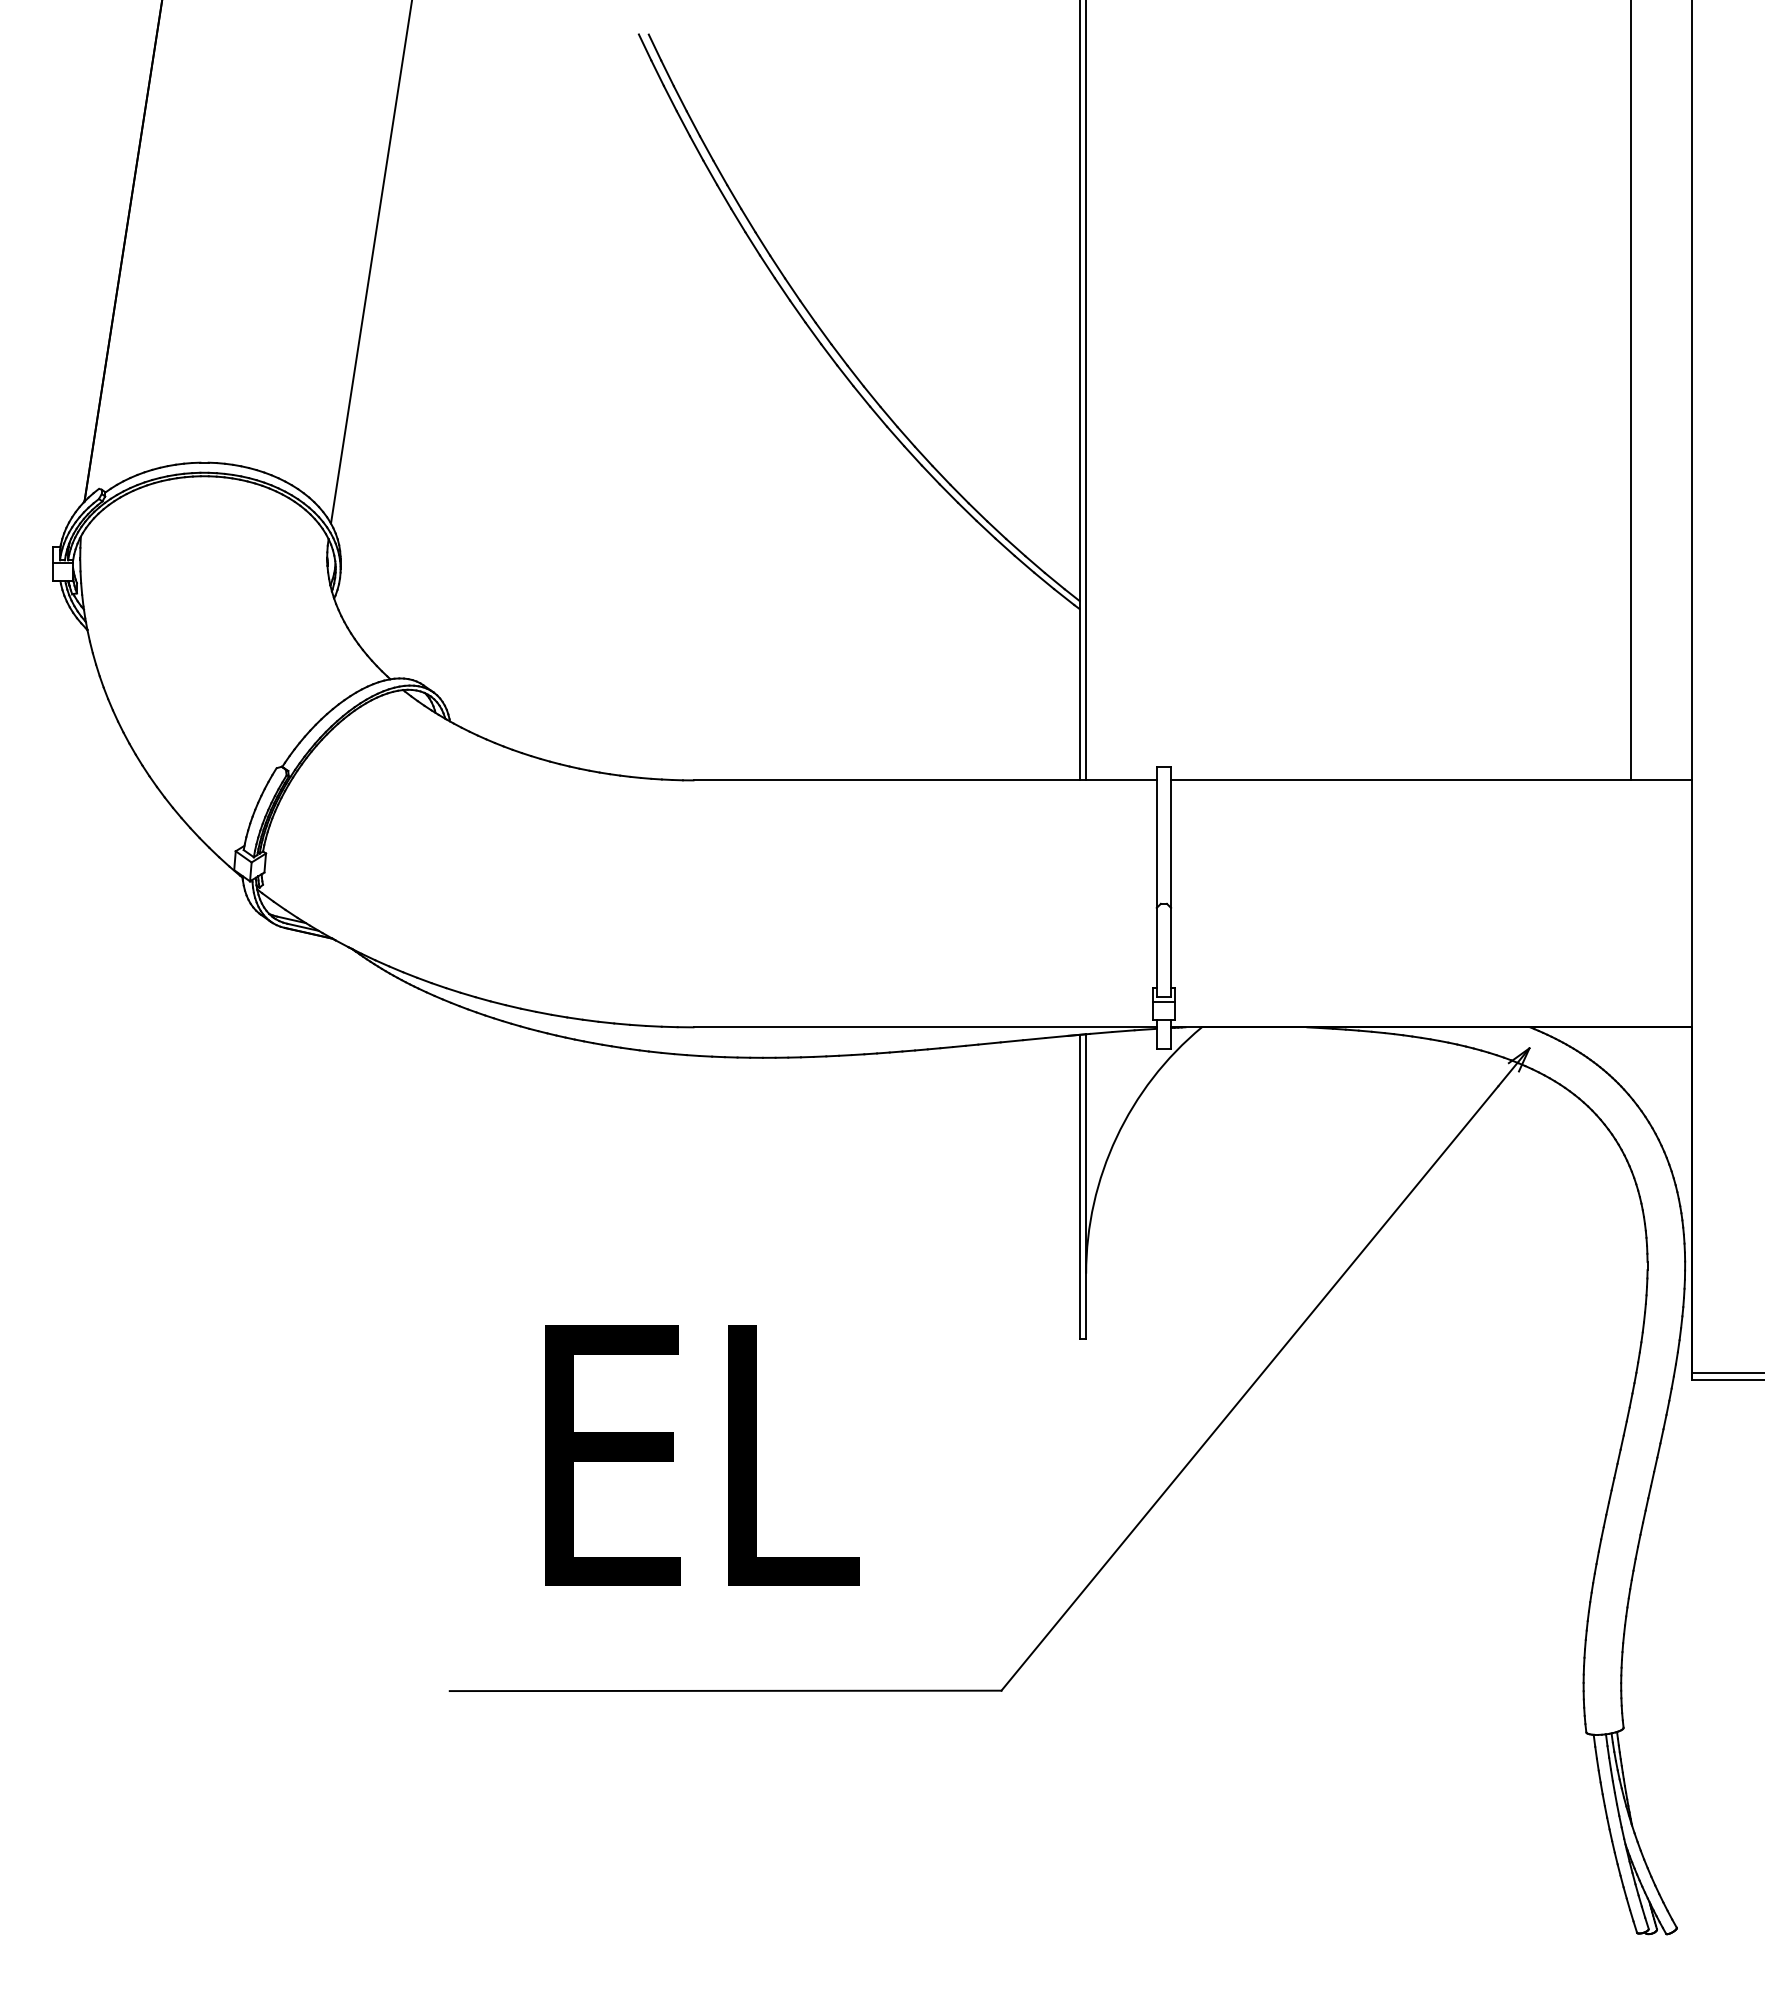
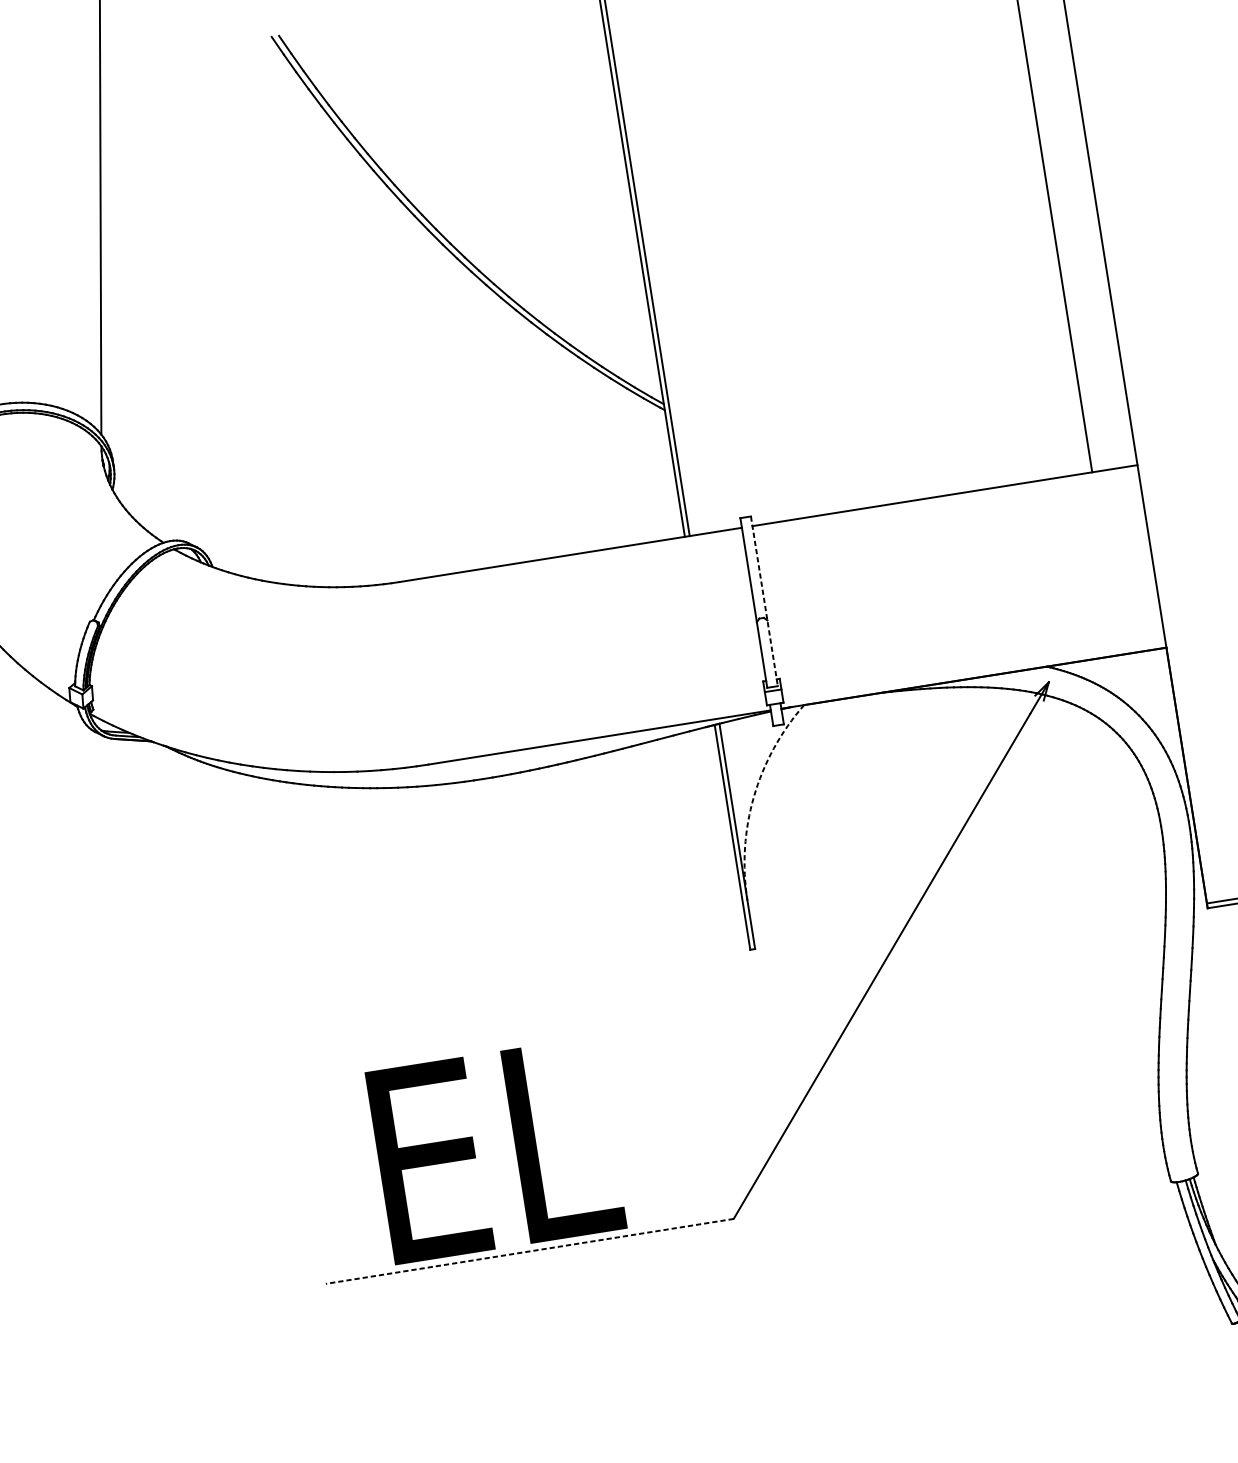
line: (1171, 882) -> (764, 601), solid -> dashed
arc: (1116, 1137) -> (753, 796), solid -> dashed
text: (702, 1455) -> (496, 1150), moved
line: (725, 1690) -> (529, 1251), solid -> dashed

